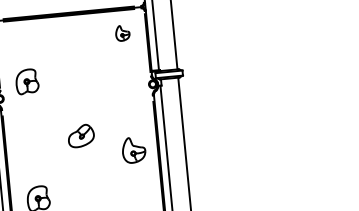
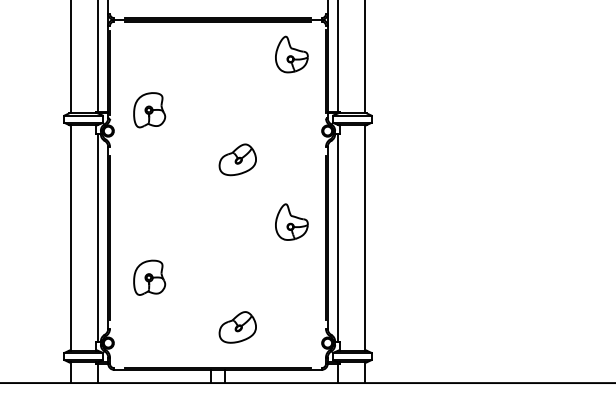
part: (122, 33) -> (291, 54), size x1.67
part: (80, 135) -> (237, 159), moved

